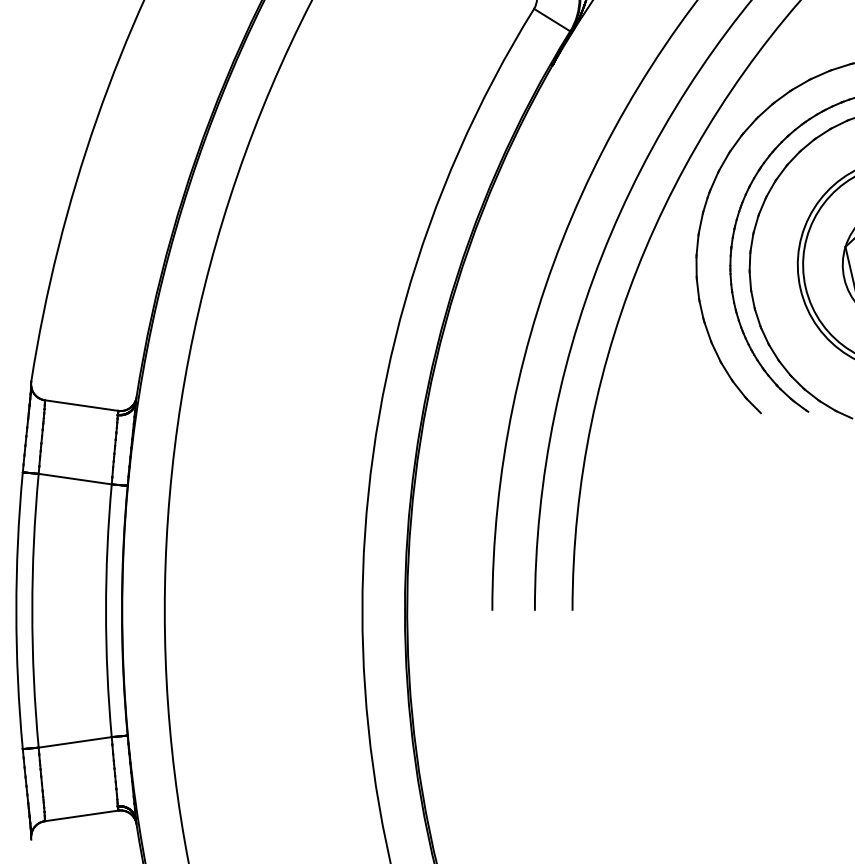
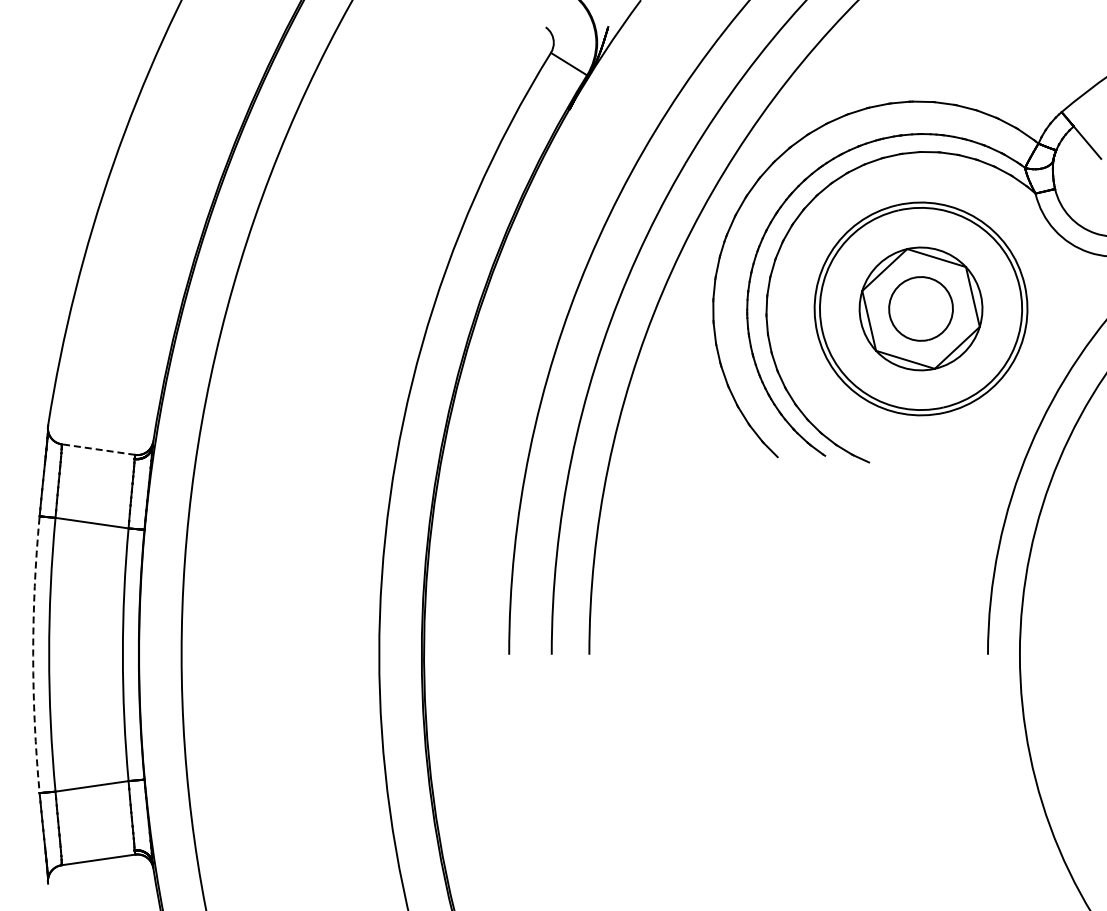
line: (80, 405) -> (97, 449), solid -> dashed
arc: (16, 611) -> (33, 655), solid -> dashed

